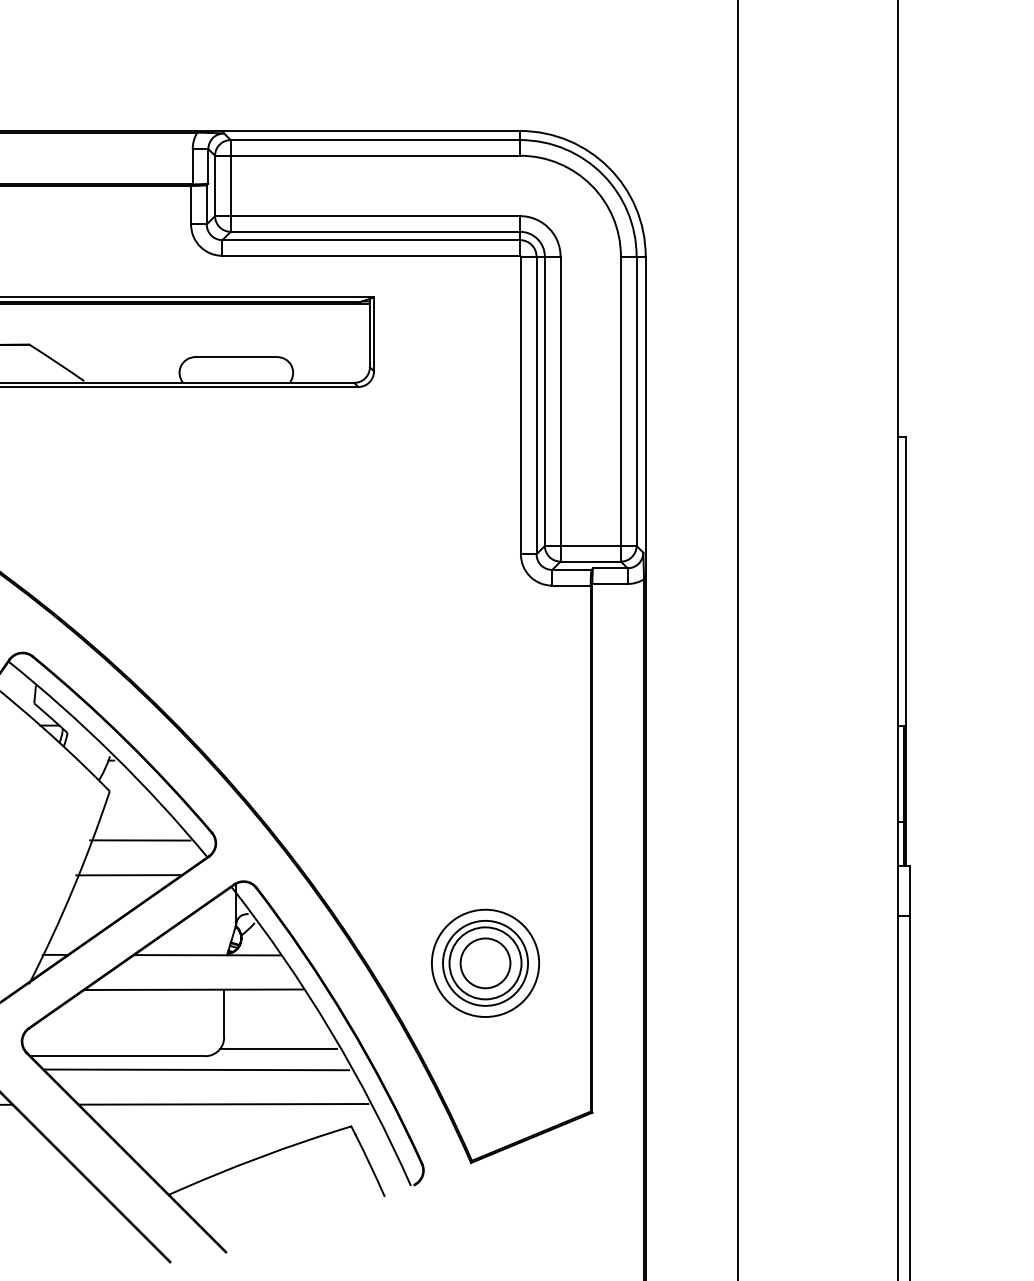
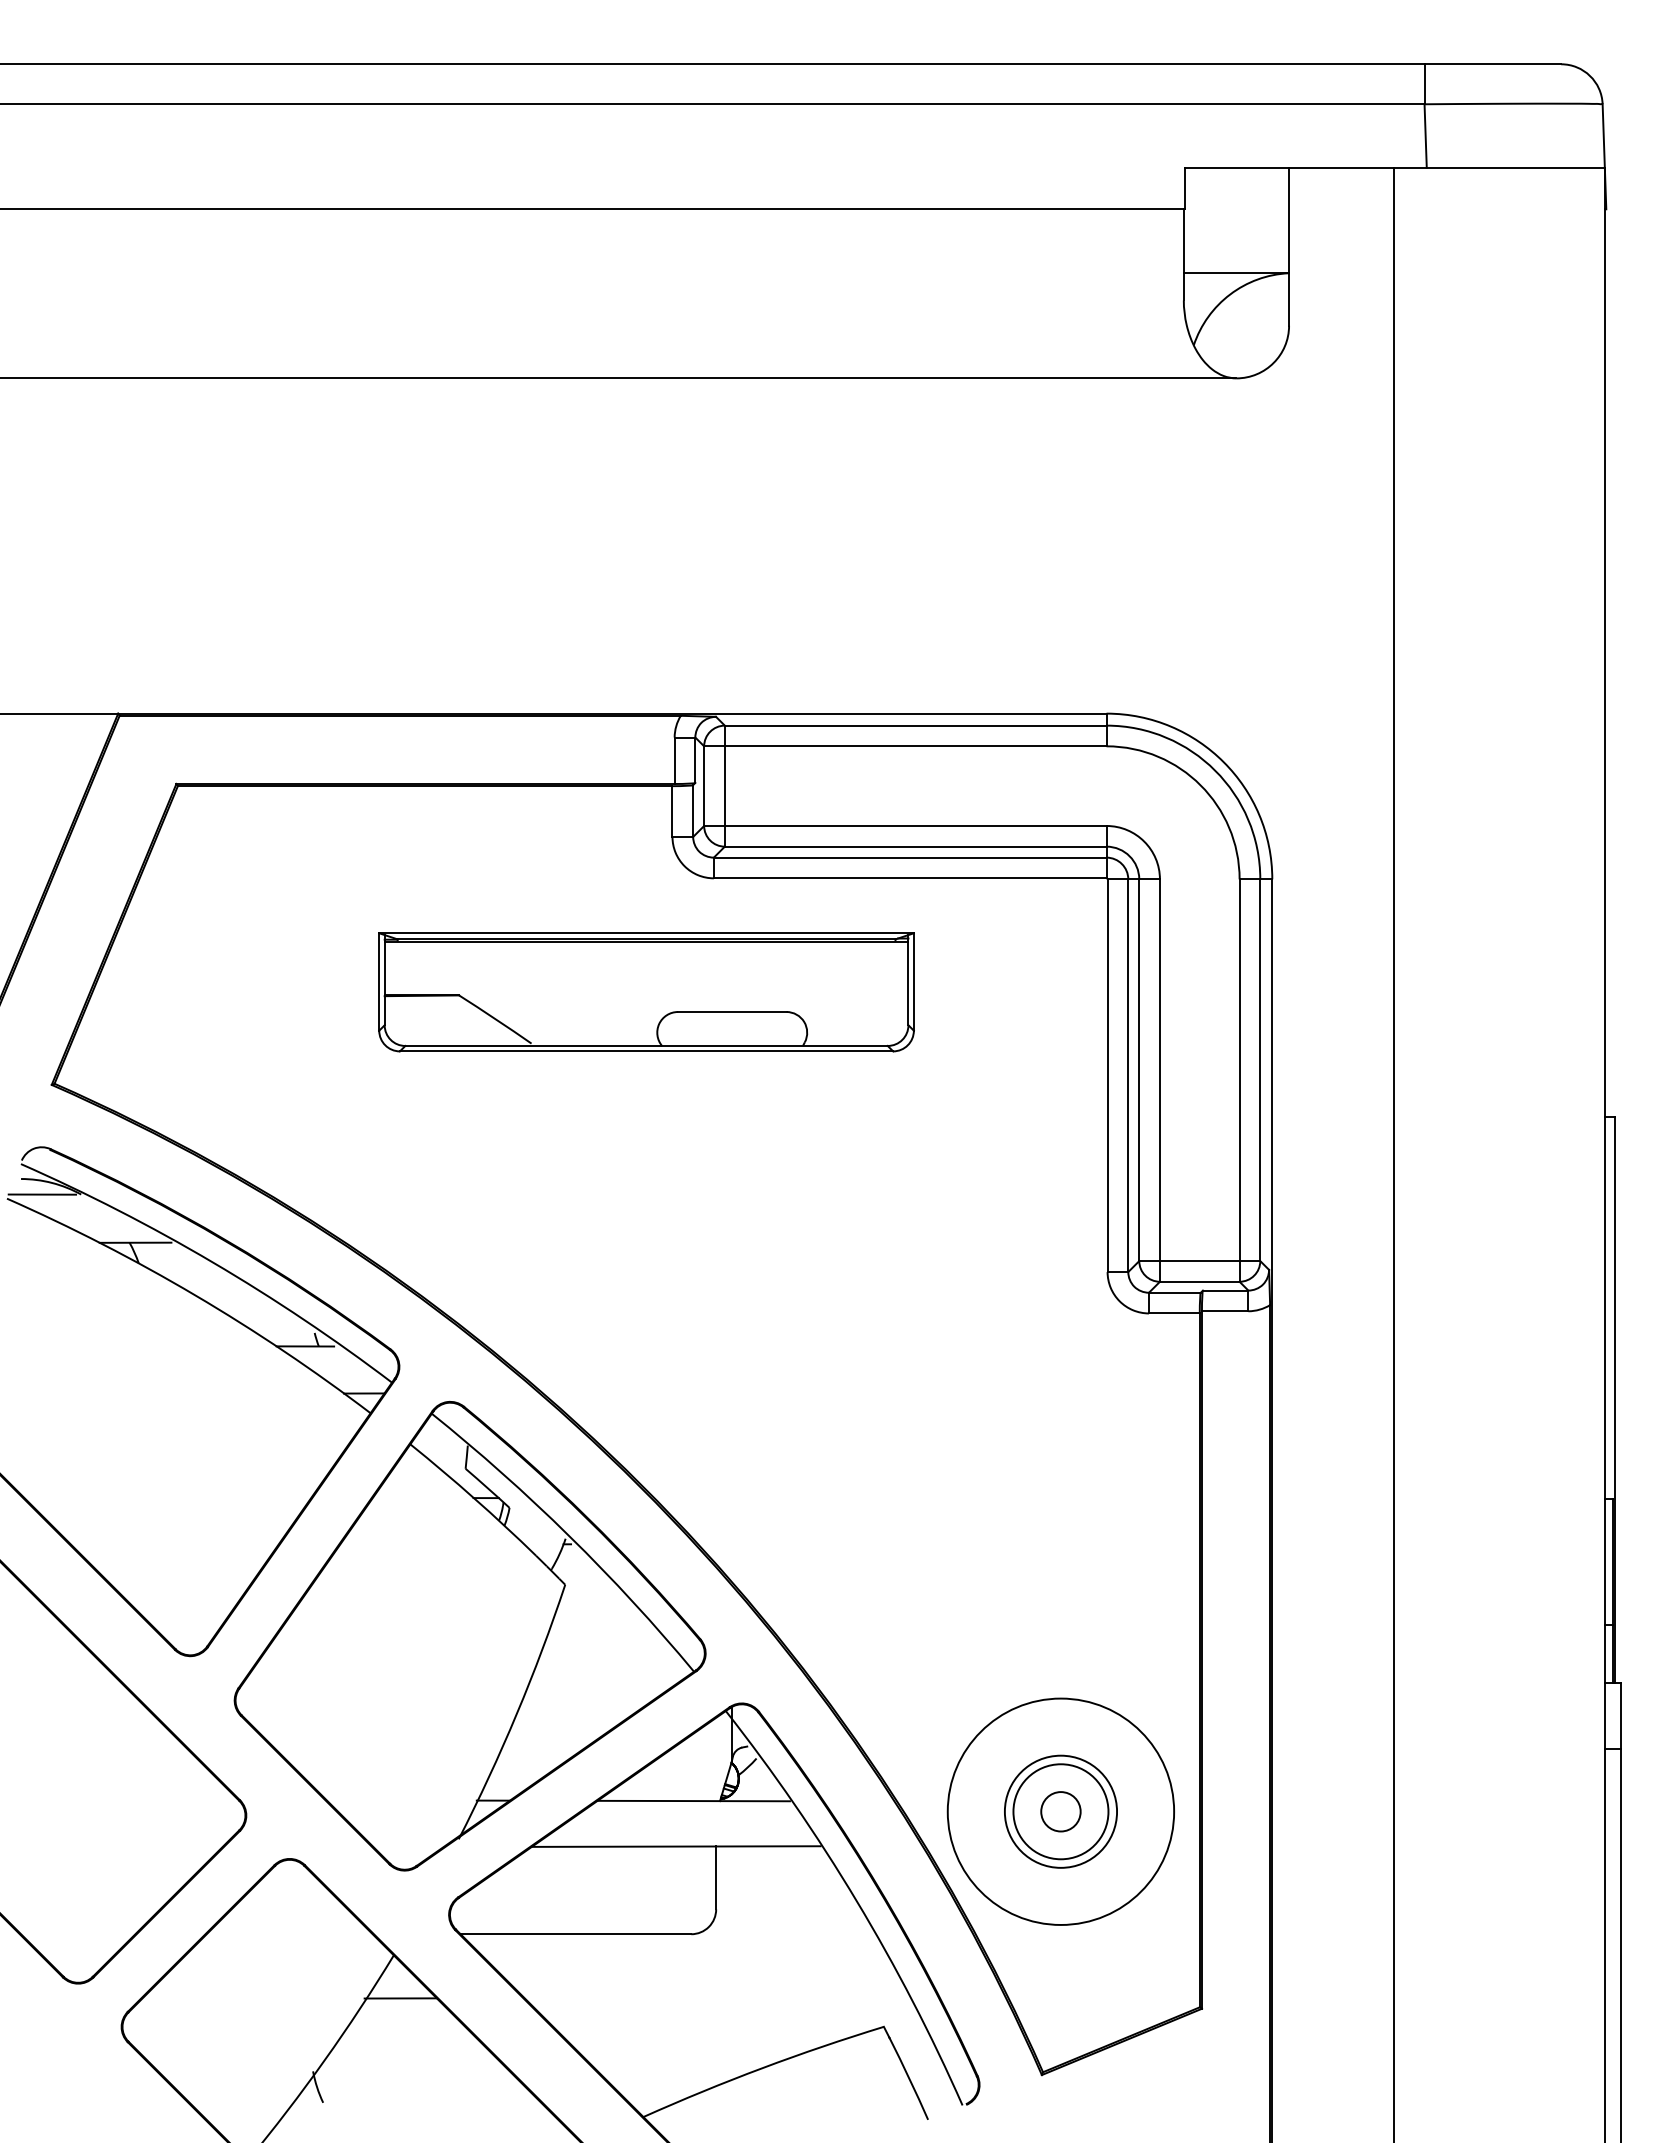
line: (140, 840) -> (605, 1649), removed
line: (128, 875) -> (590, 1695), removed
circle: (485, 963) -> (1060, 1811), size x0.6
circle: (485, 963) -> (1060, 1811), size x1.6
line: (278, 1048) -> (787, 1924), removed
line: (196, 1069) -> (679, 1951), removed
line: (223, 1104) -> (715, 1997), removed

